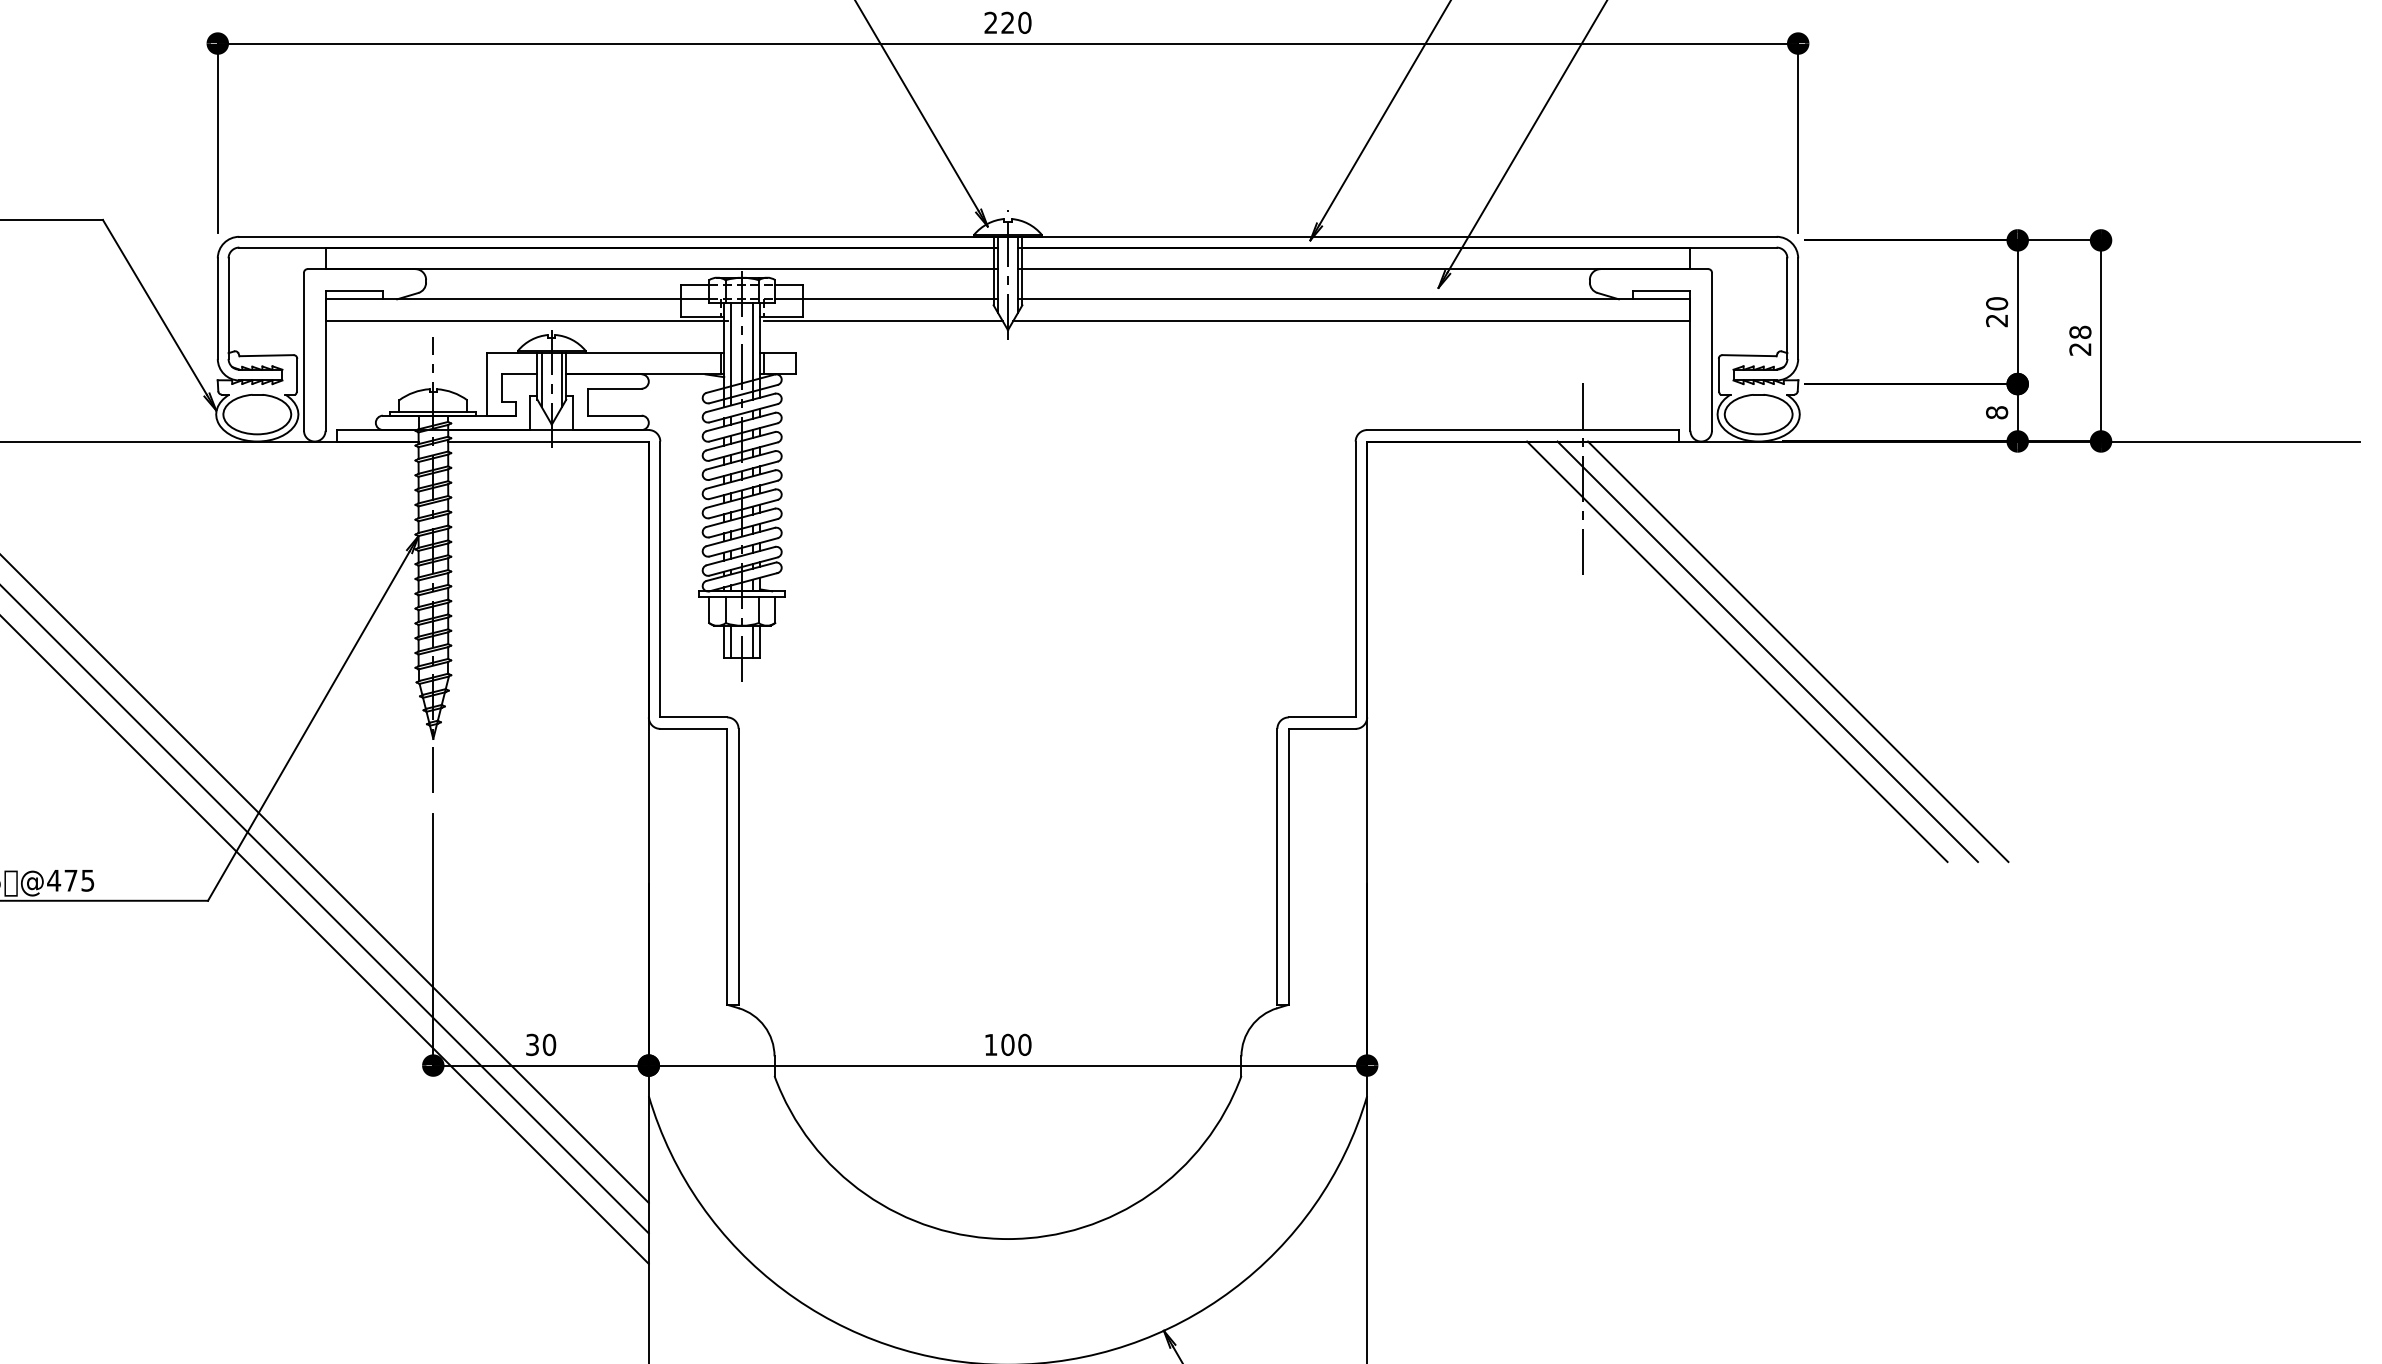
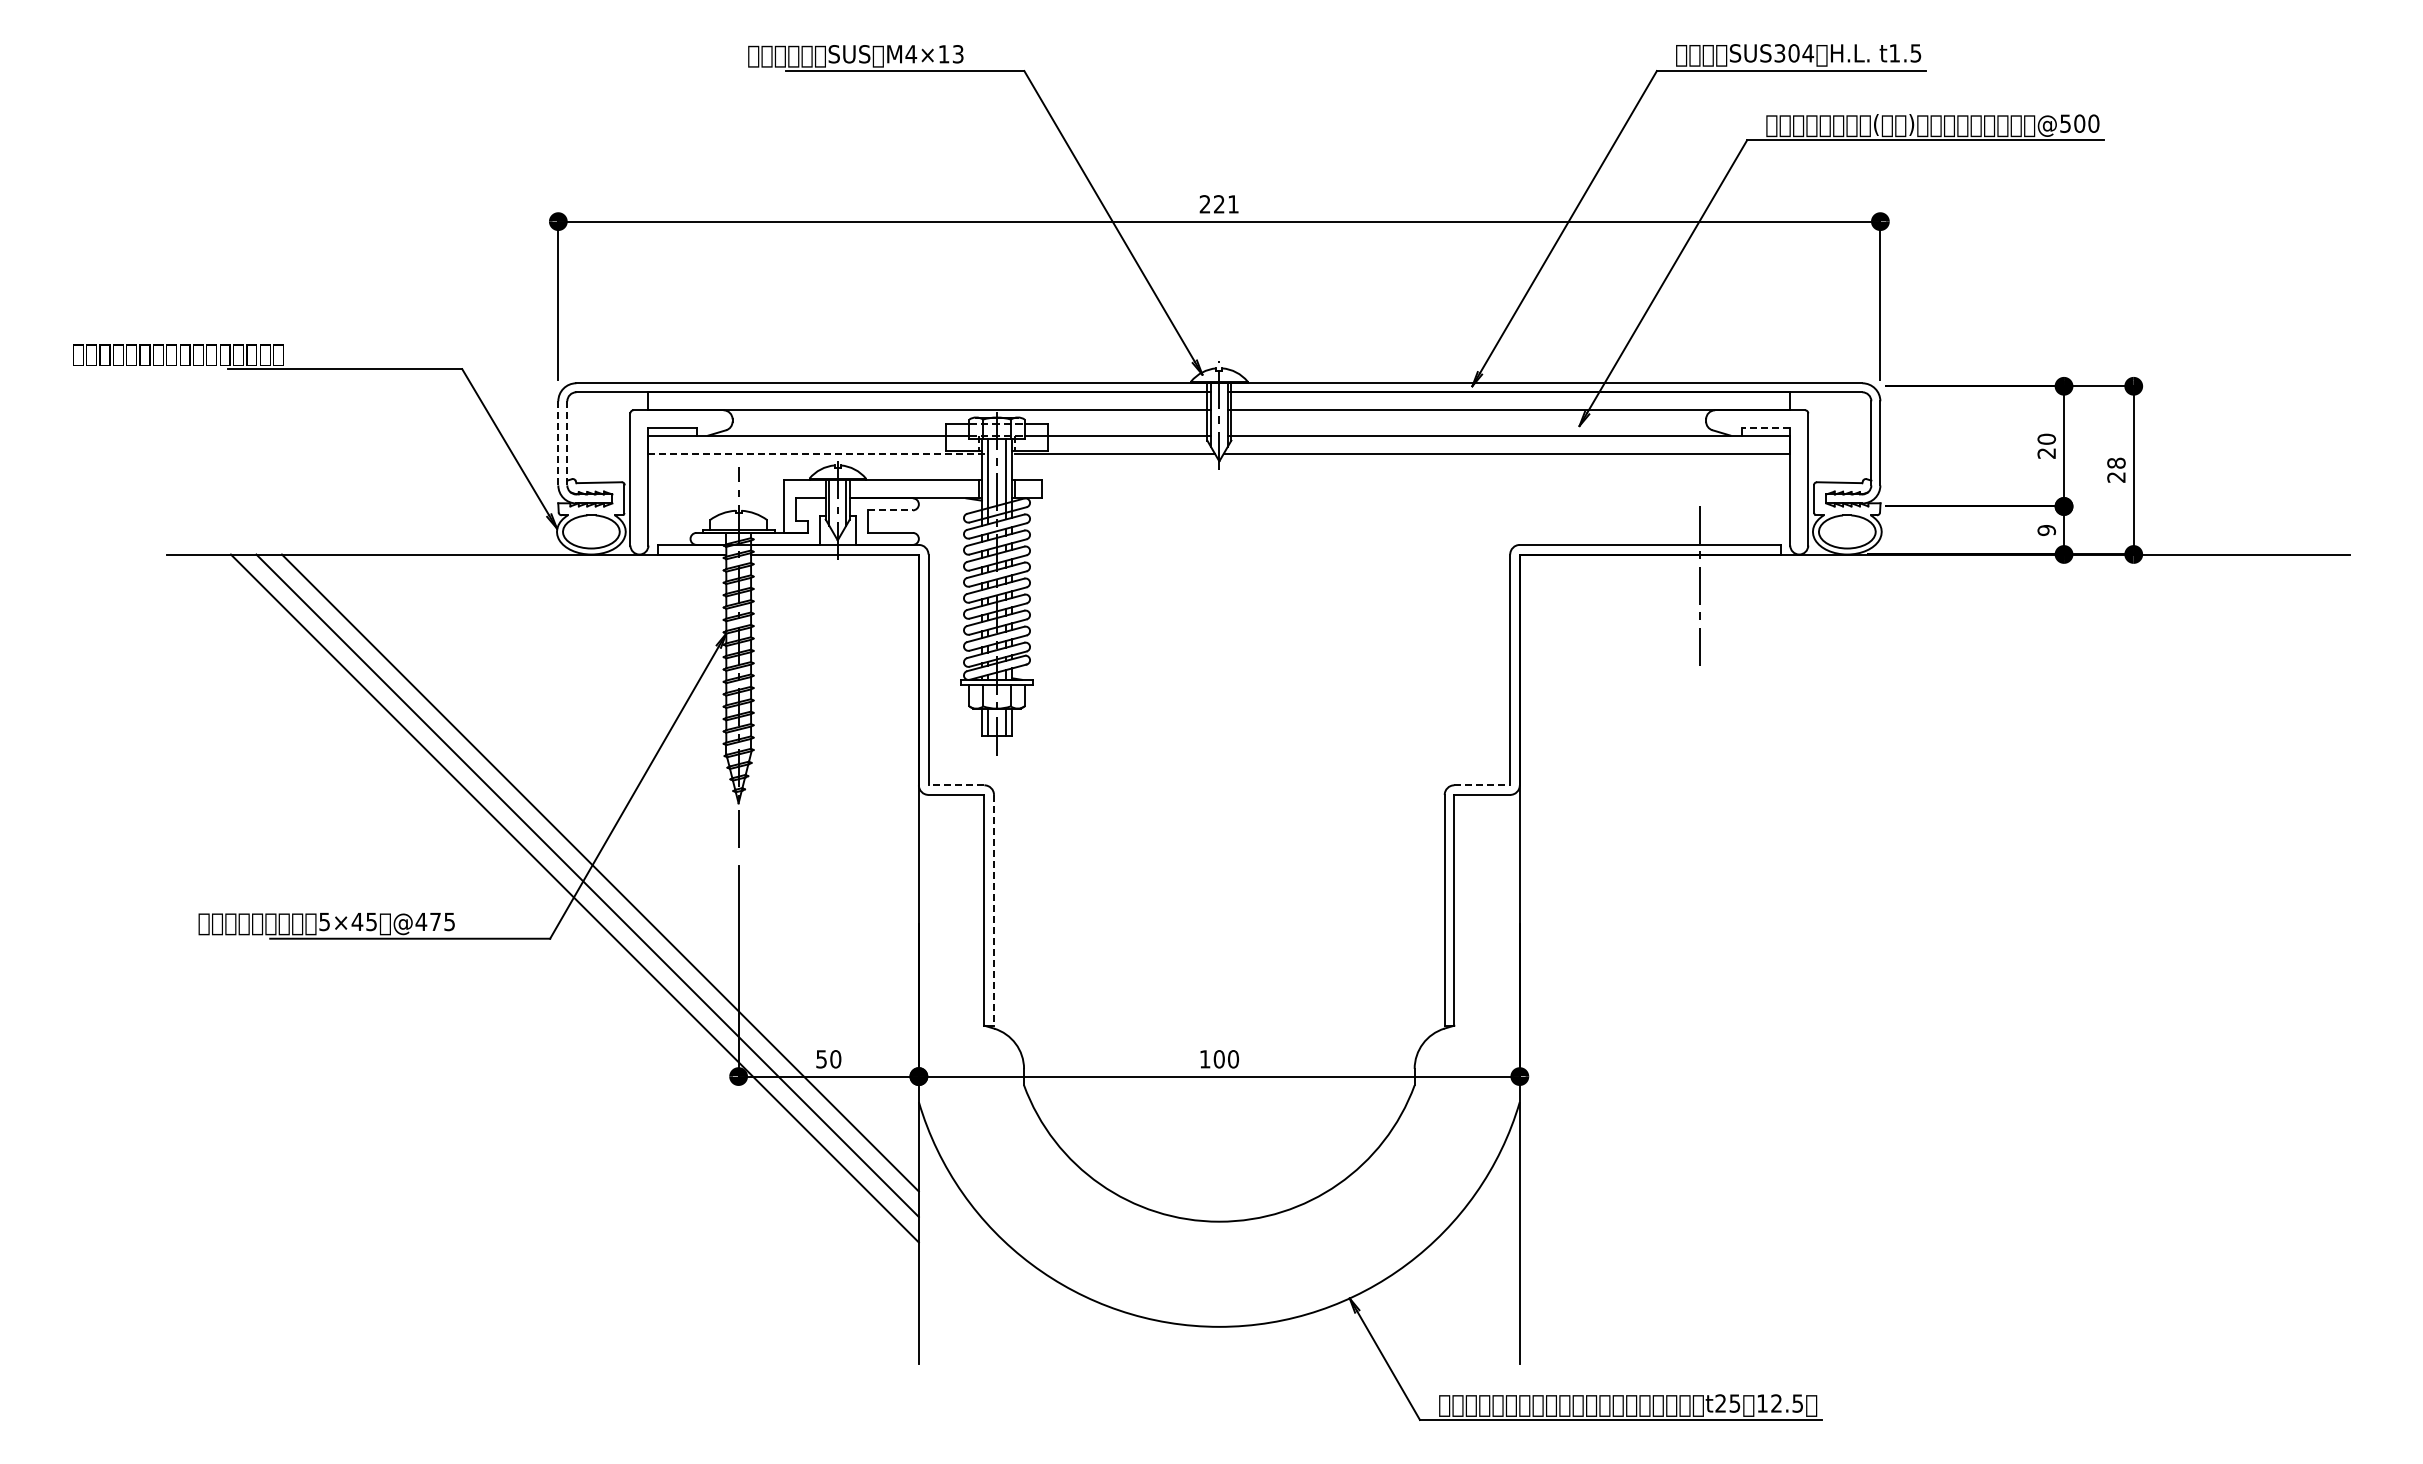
text: (1024, 23) -> (1233, 204), 220 -> 221
line: (1660, 290) -> (1765, 428), solid -> dashed
line: (218, 307) -> (558, 442), solid -> dashed
line: (228, 307) -> (567, 442), solid -> dashed
line: (526, 320) -> (816, 453), solid -> dashed
line: (614, 388) -> (890, 510), solid -> dashed
text: (1996, 412) -> (2046, 530), 8 -> 9
line: (1737, 651) -> (1829, 730), removed
line: (1767, 651) -> (1854, 730), removed
line: (1798, 651) -> (1880, 730), removed
line: (693, 717) -> (956, 785), solid -> dashed
line: (1322, 717) -> (1482, 785), solid -> dashed
line: (739, 867) -> (994, 910), solid -> dashed
text: (532, 1043) -> (821, 1058), 30 -> 50

